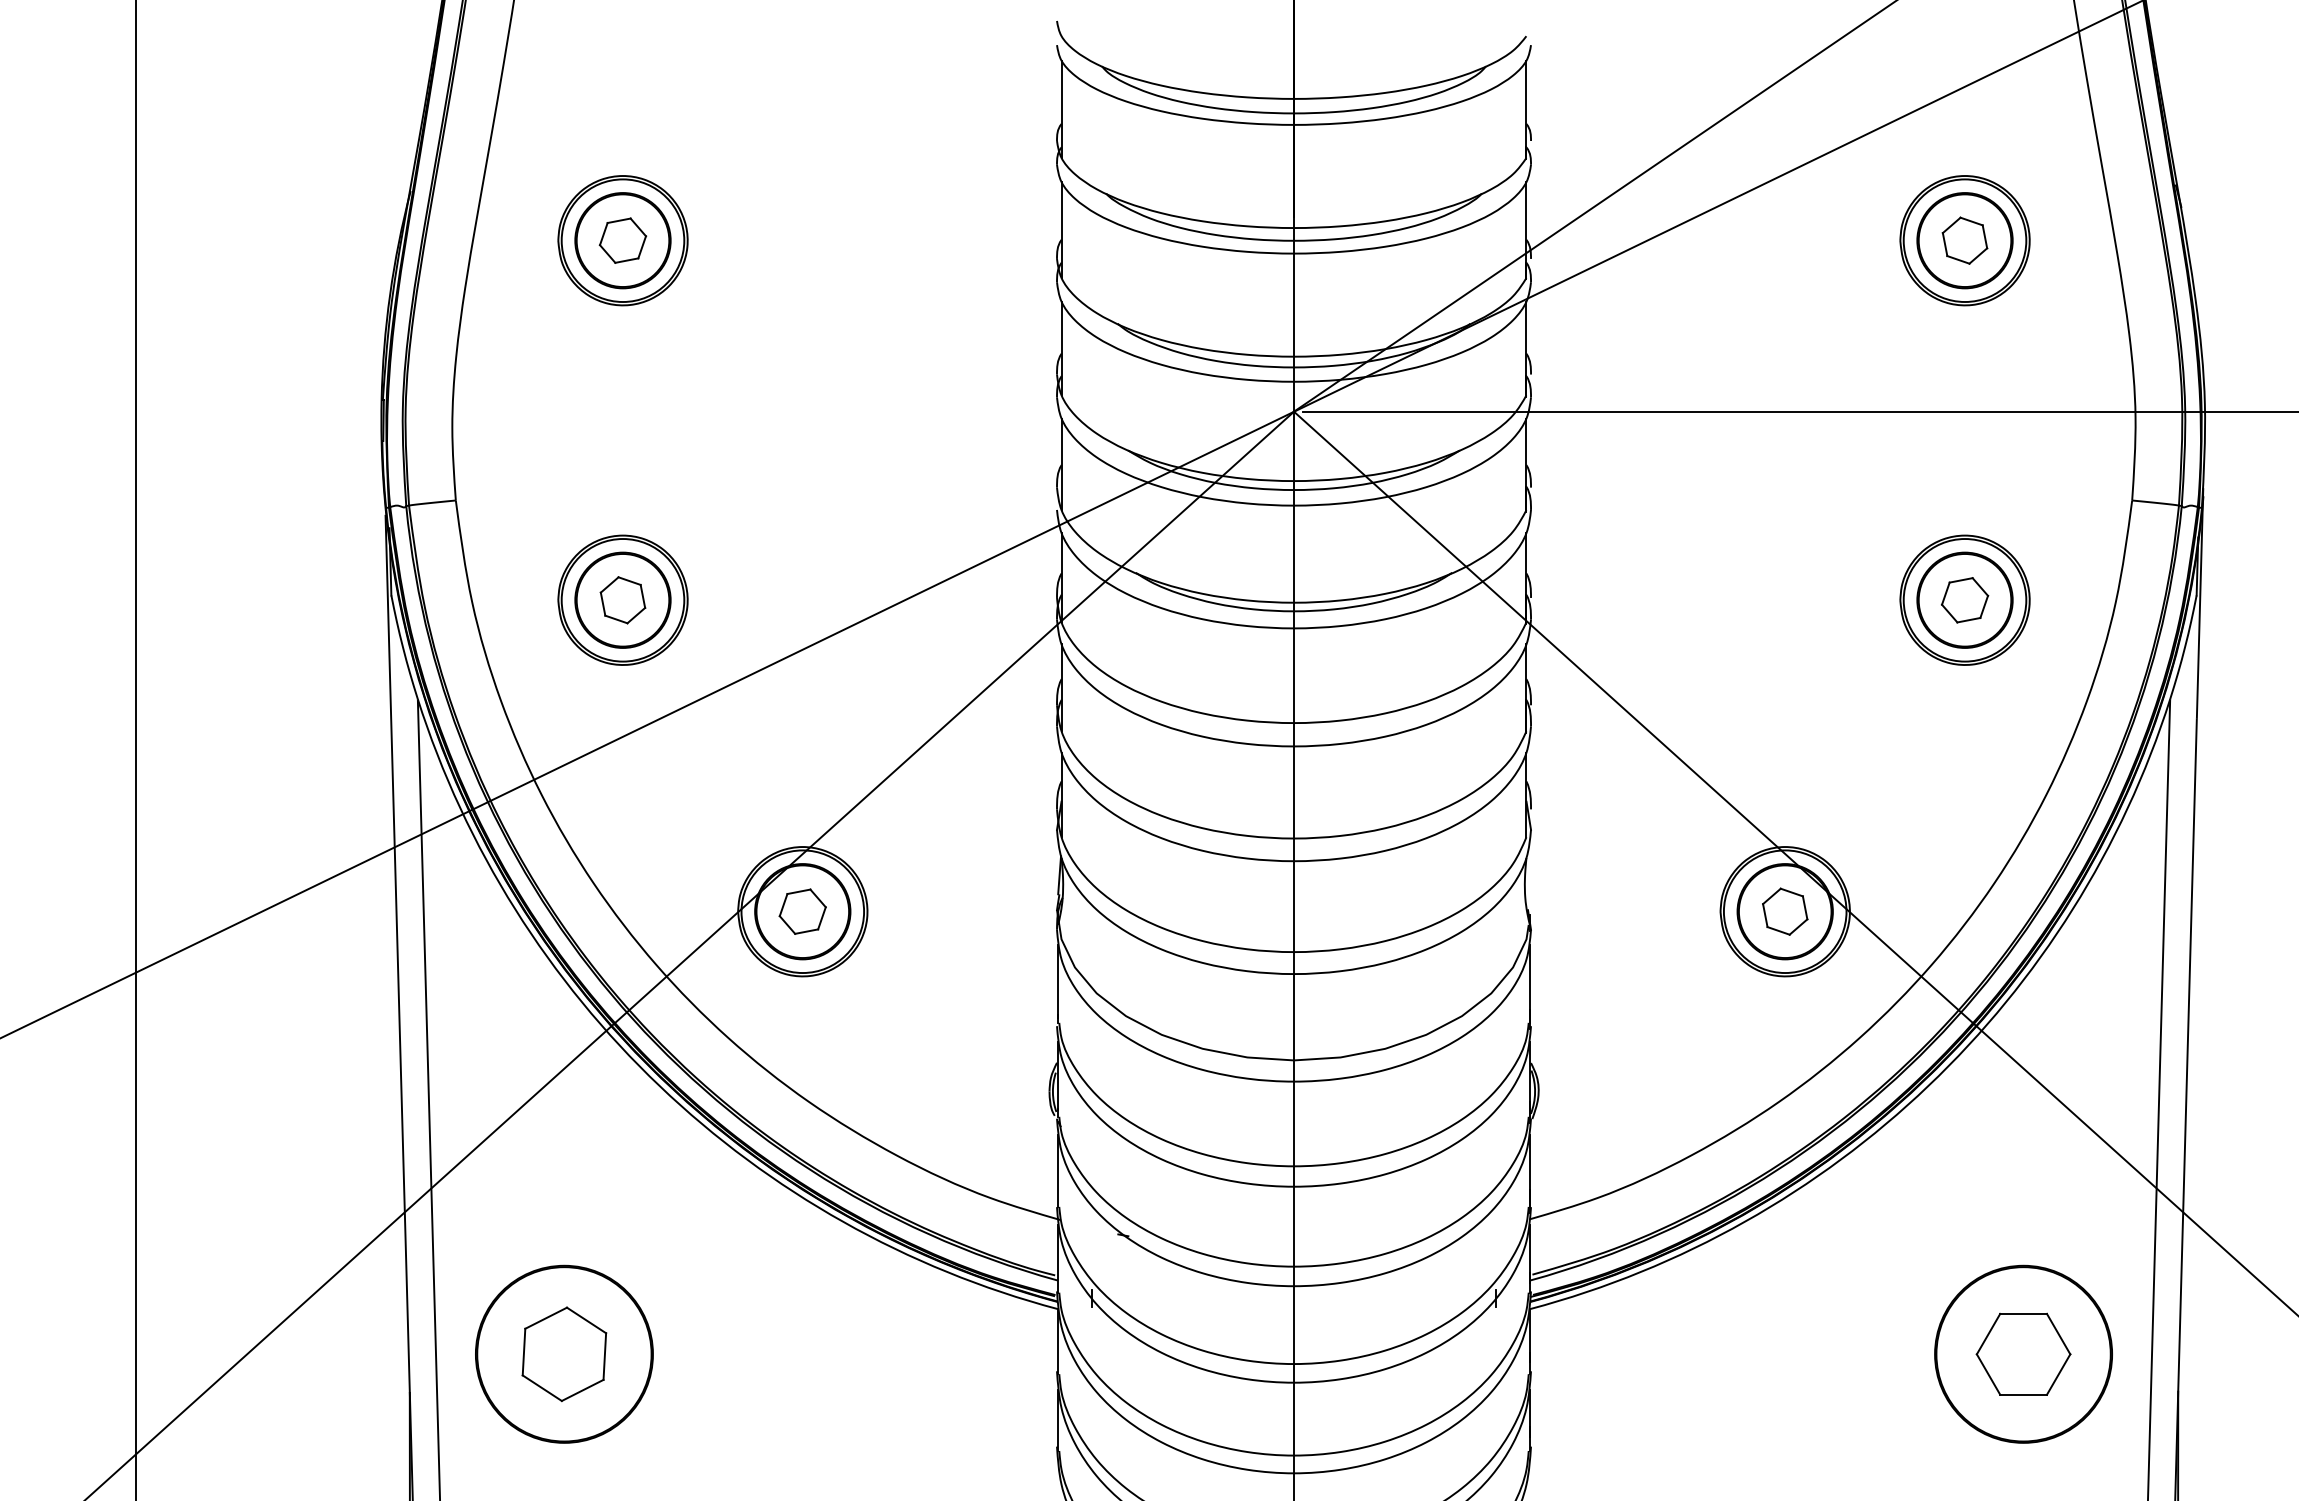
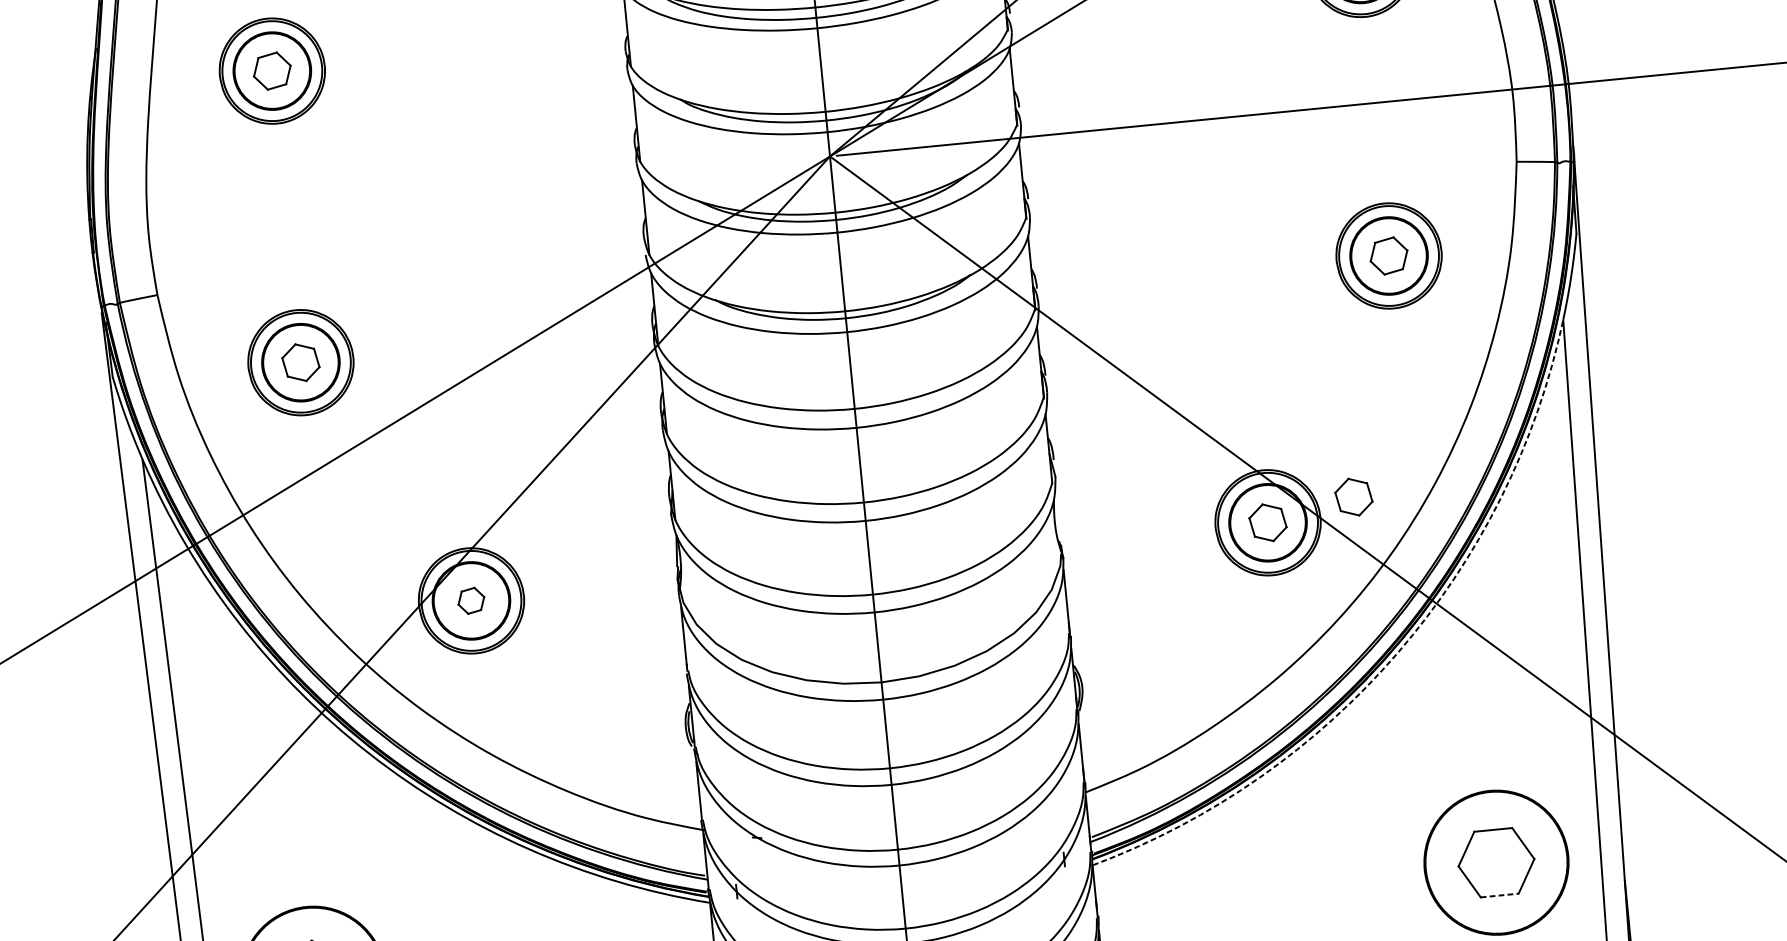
part: (1893, 890) -> (1354, 496), added
part: (802, 911) -> (471, 600), size x0.7
arc: (1928, 1086) -> (1398, 653), solid -> dashed
line: (2024, 1394) -> (1500, 895), solid -> dashed

